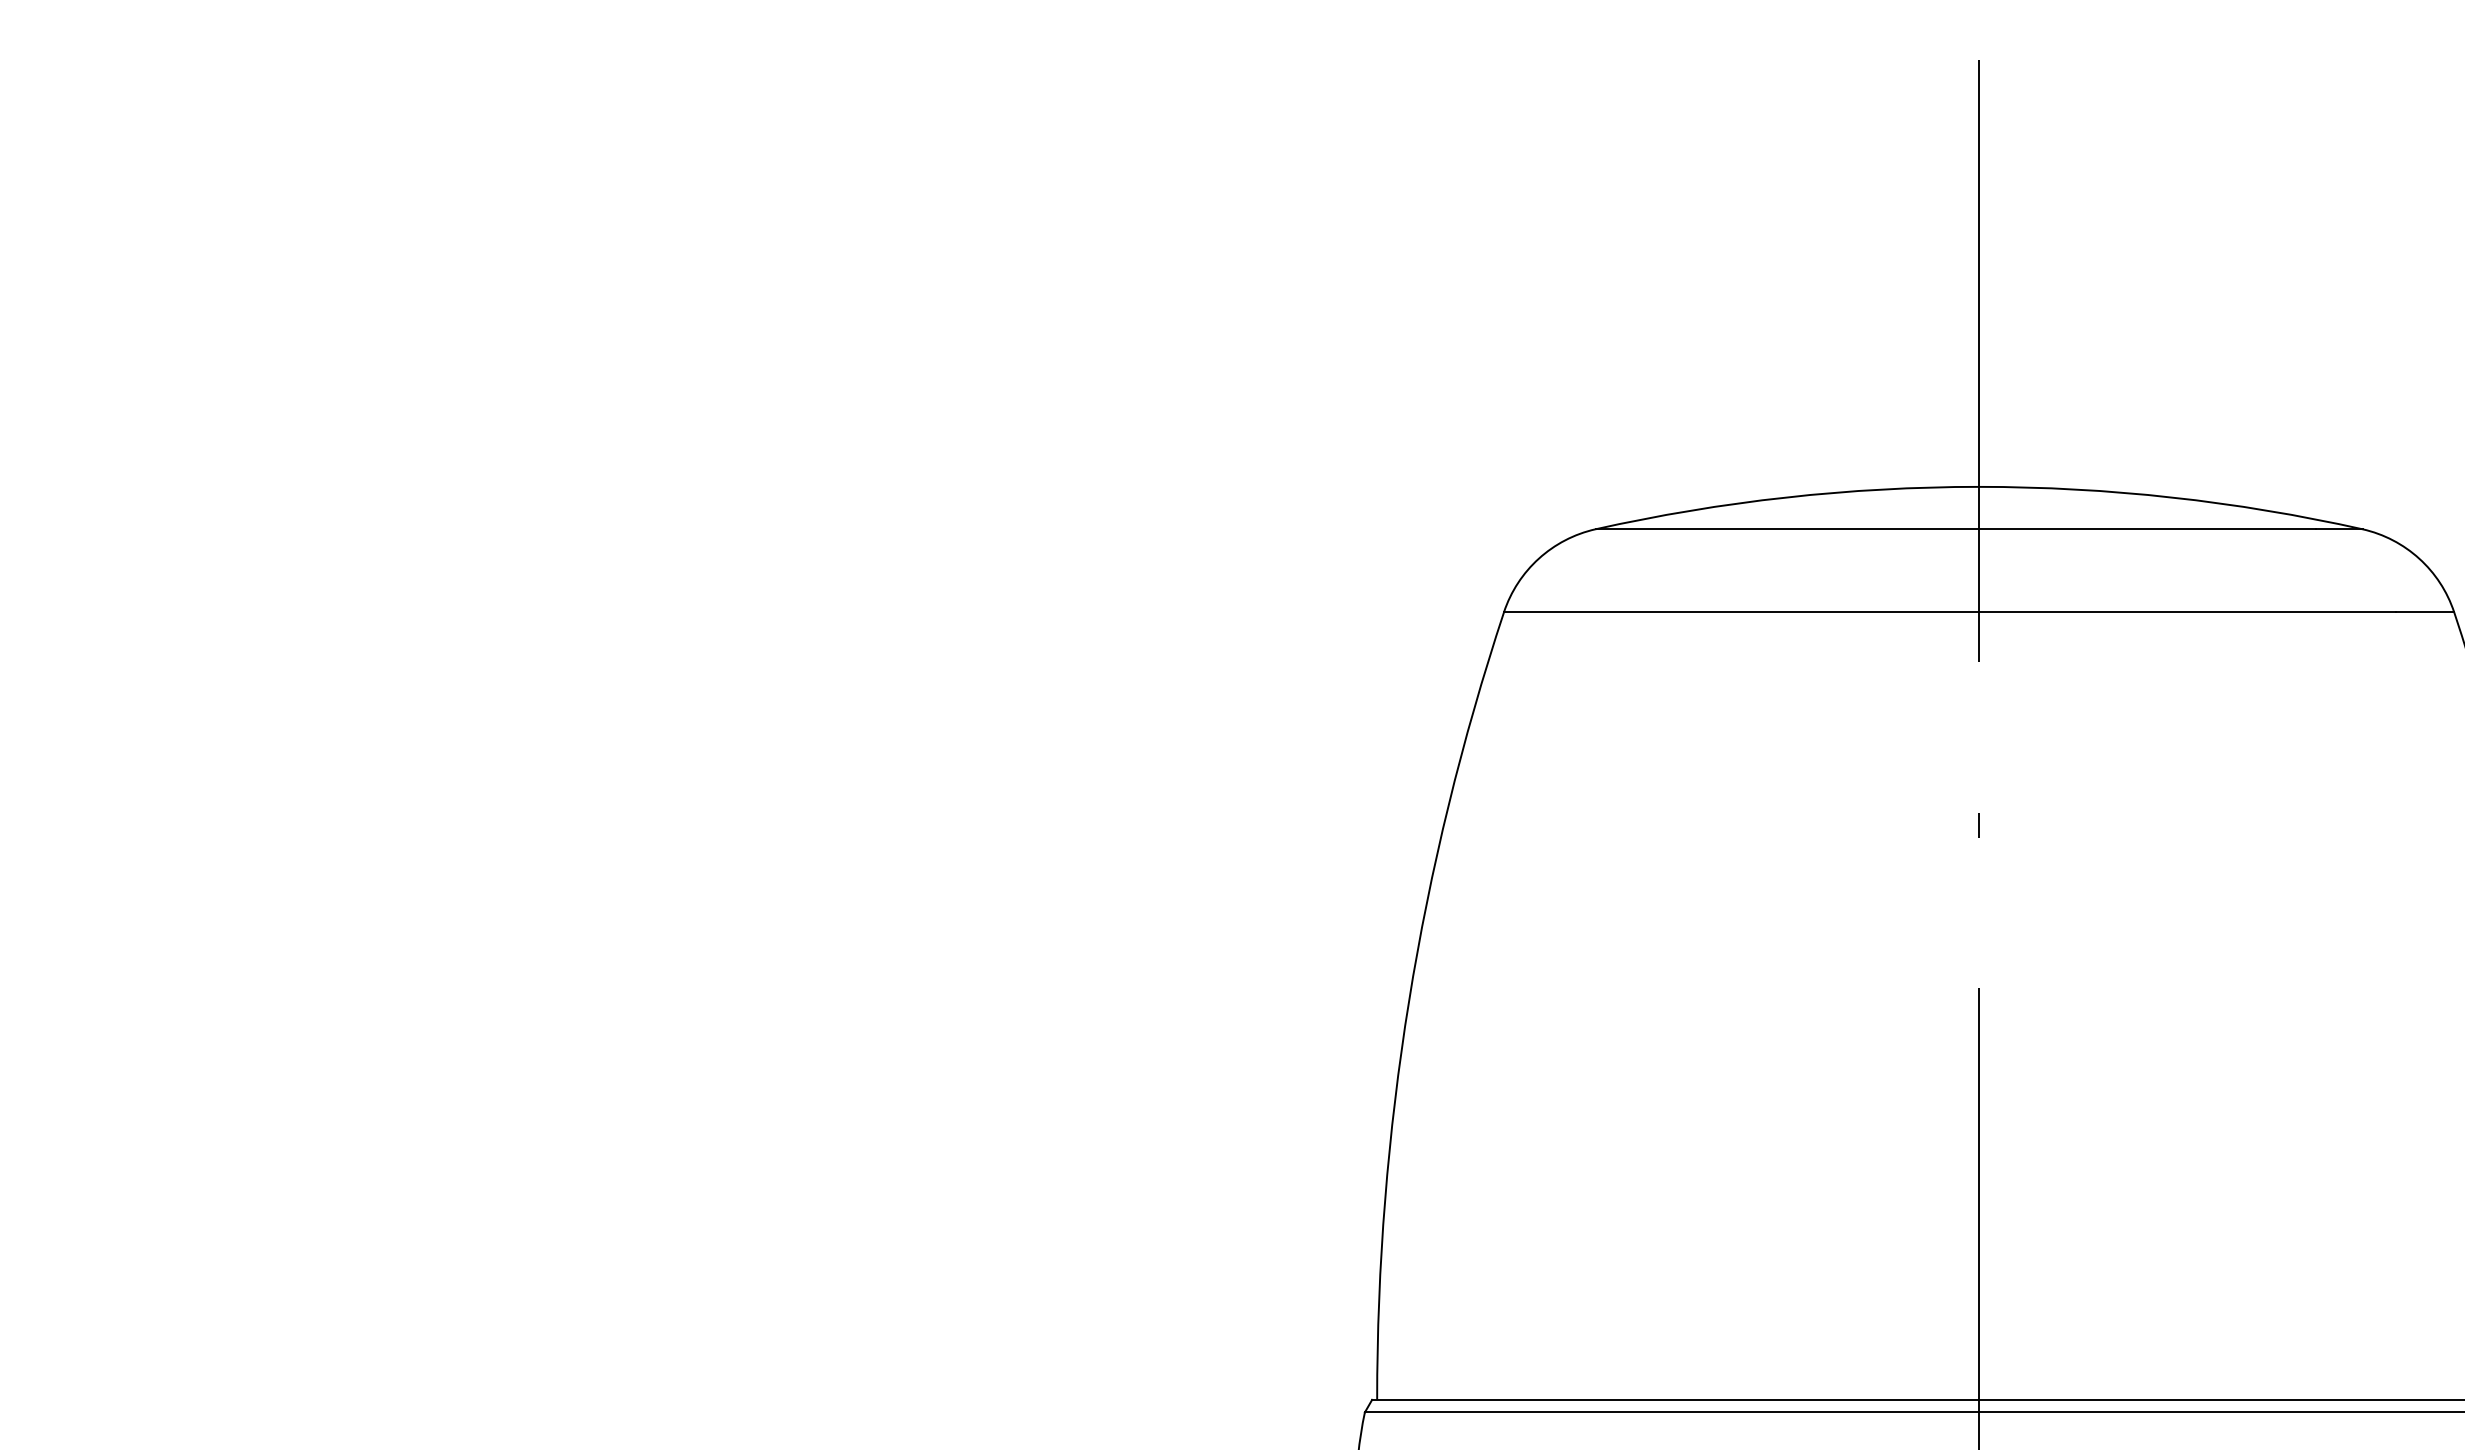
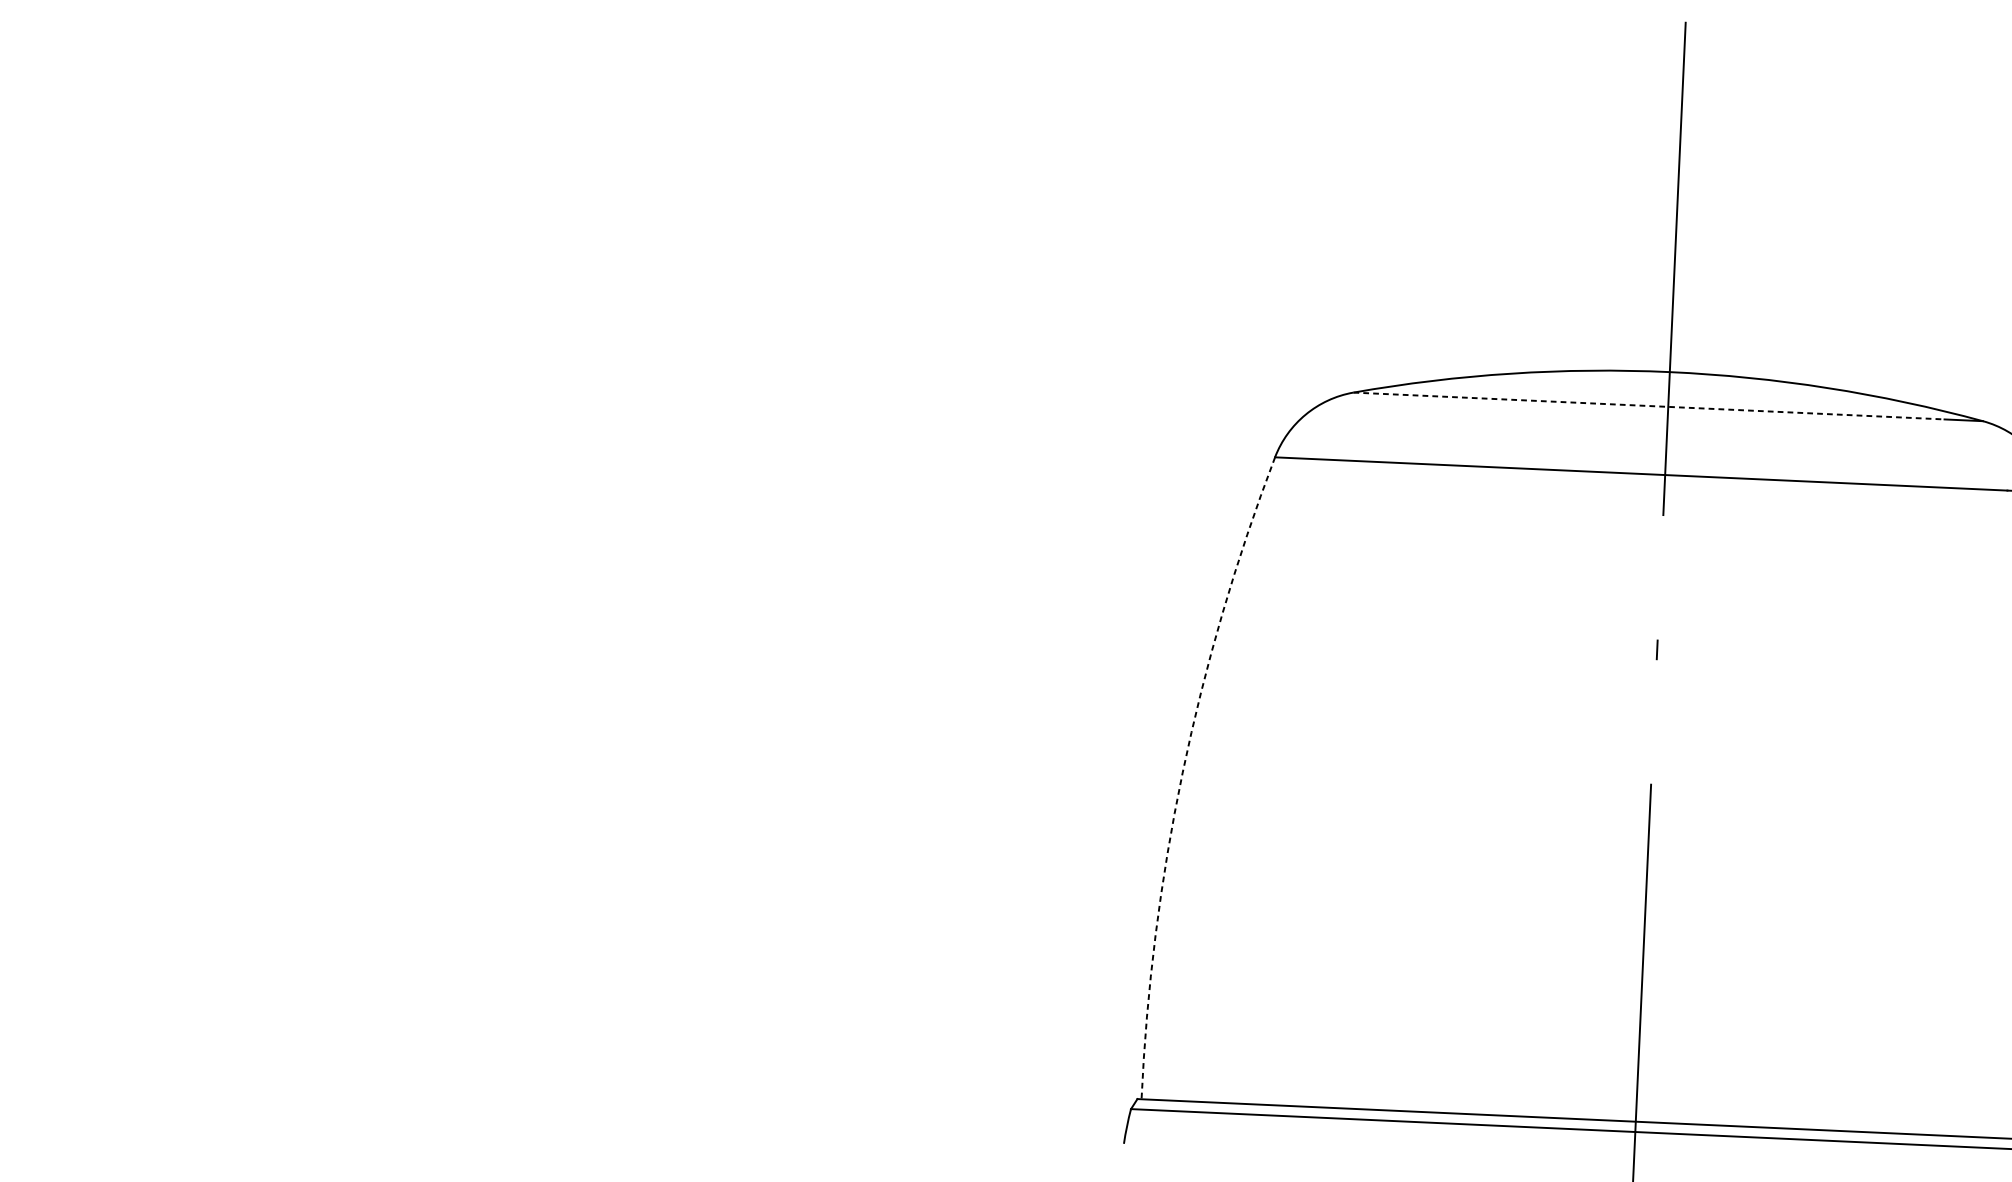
line: (1955, 529) -> (1648, 406), solid -> dashed
arc: (1409, 1000) -> (1183, 772), solid -> dashed

